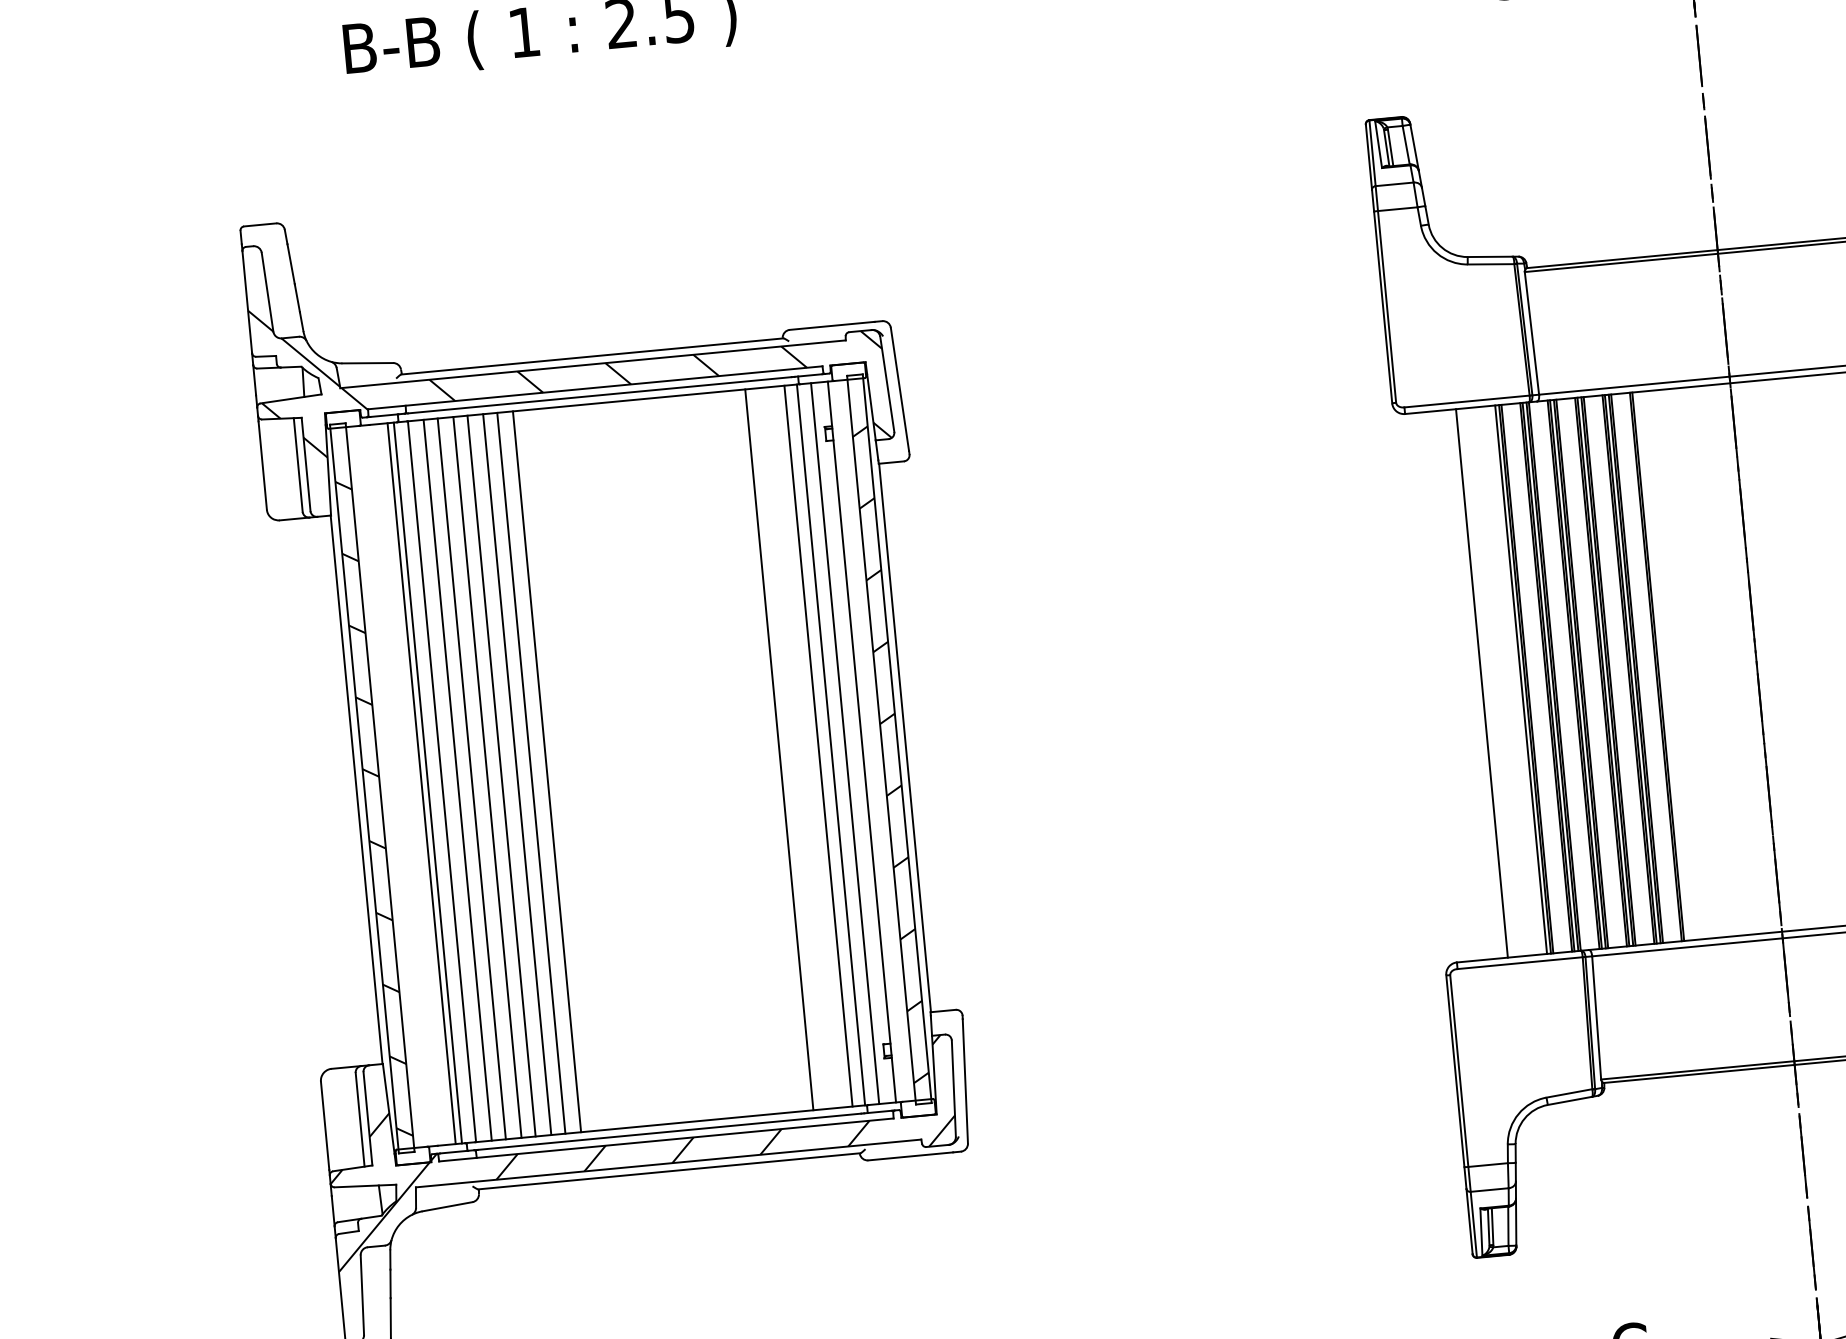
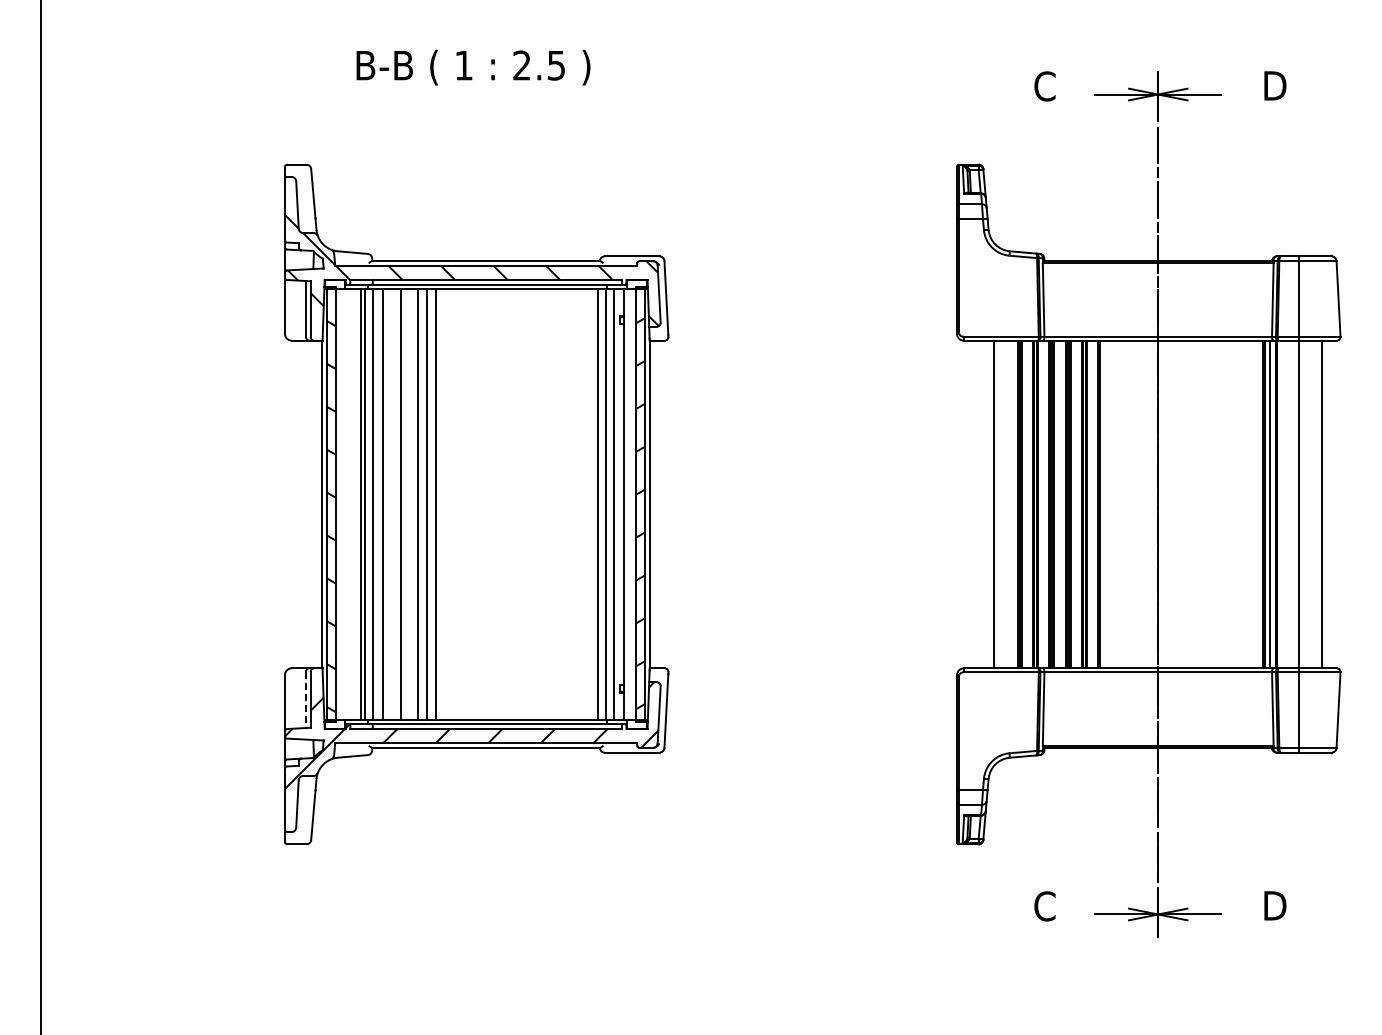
line: (778, 749) -> (574, 504), removed
line: (500, 776) -> (408, 504), removed
line: (472, 778) -> (391, 504), removed
line: (359, 1120) -> (305, 700), solid -> dashed

